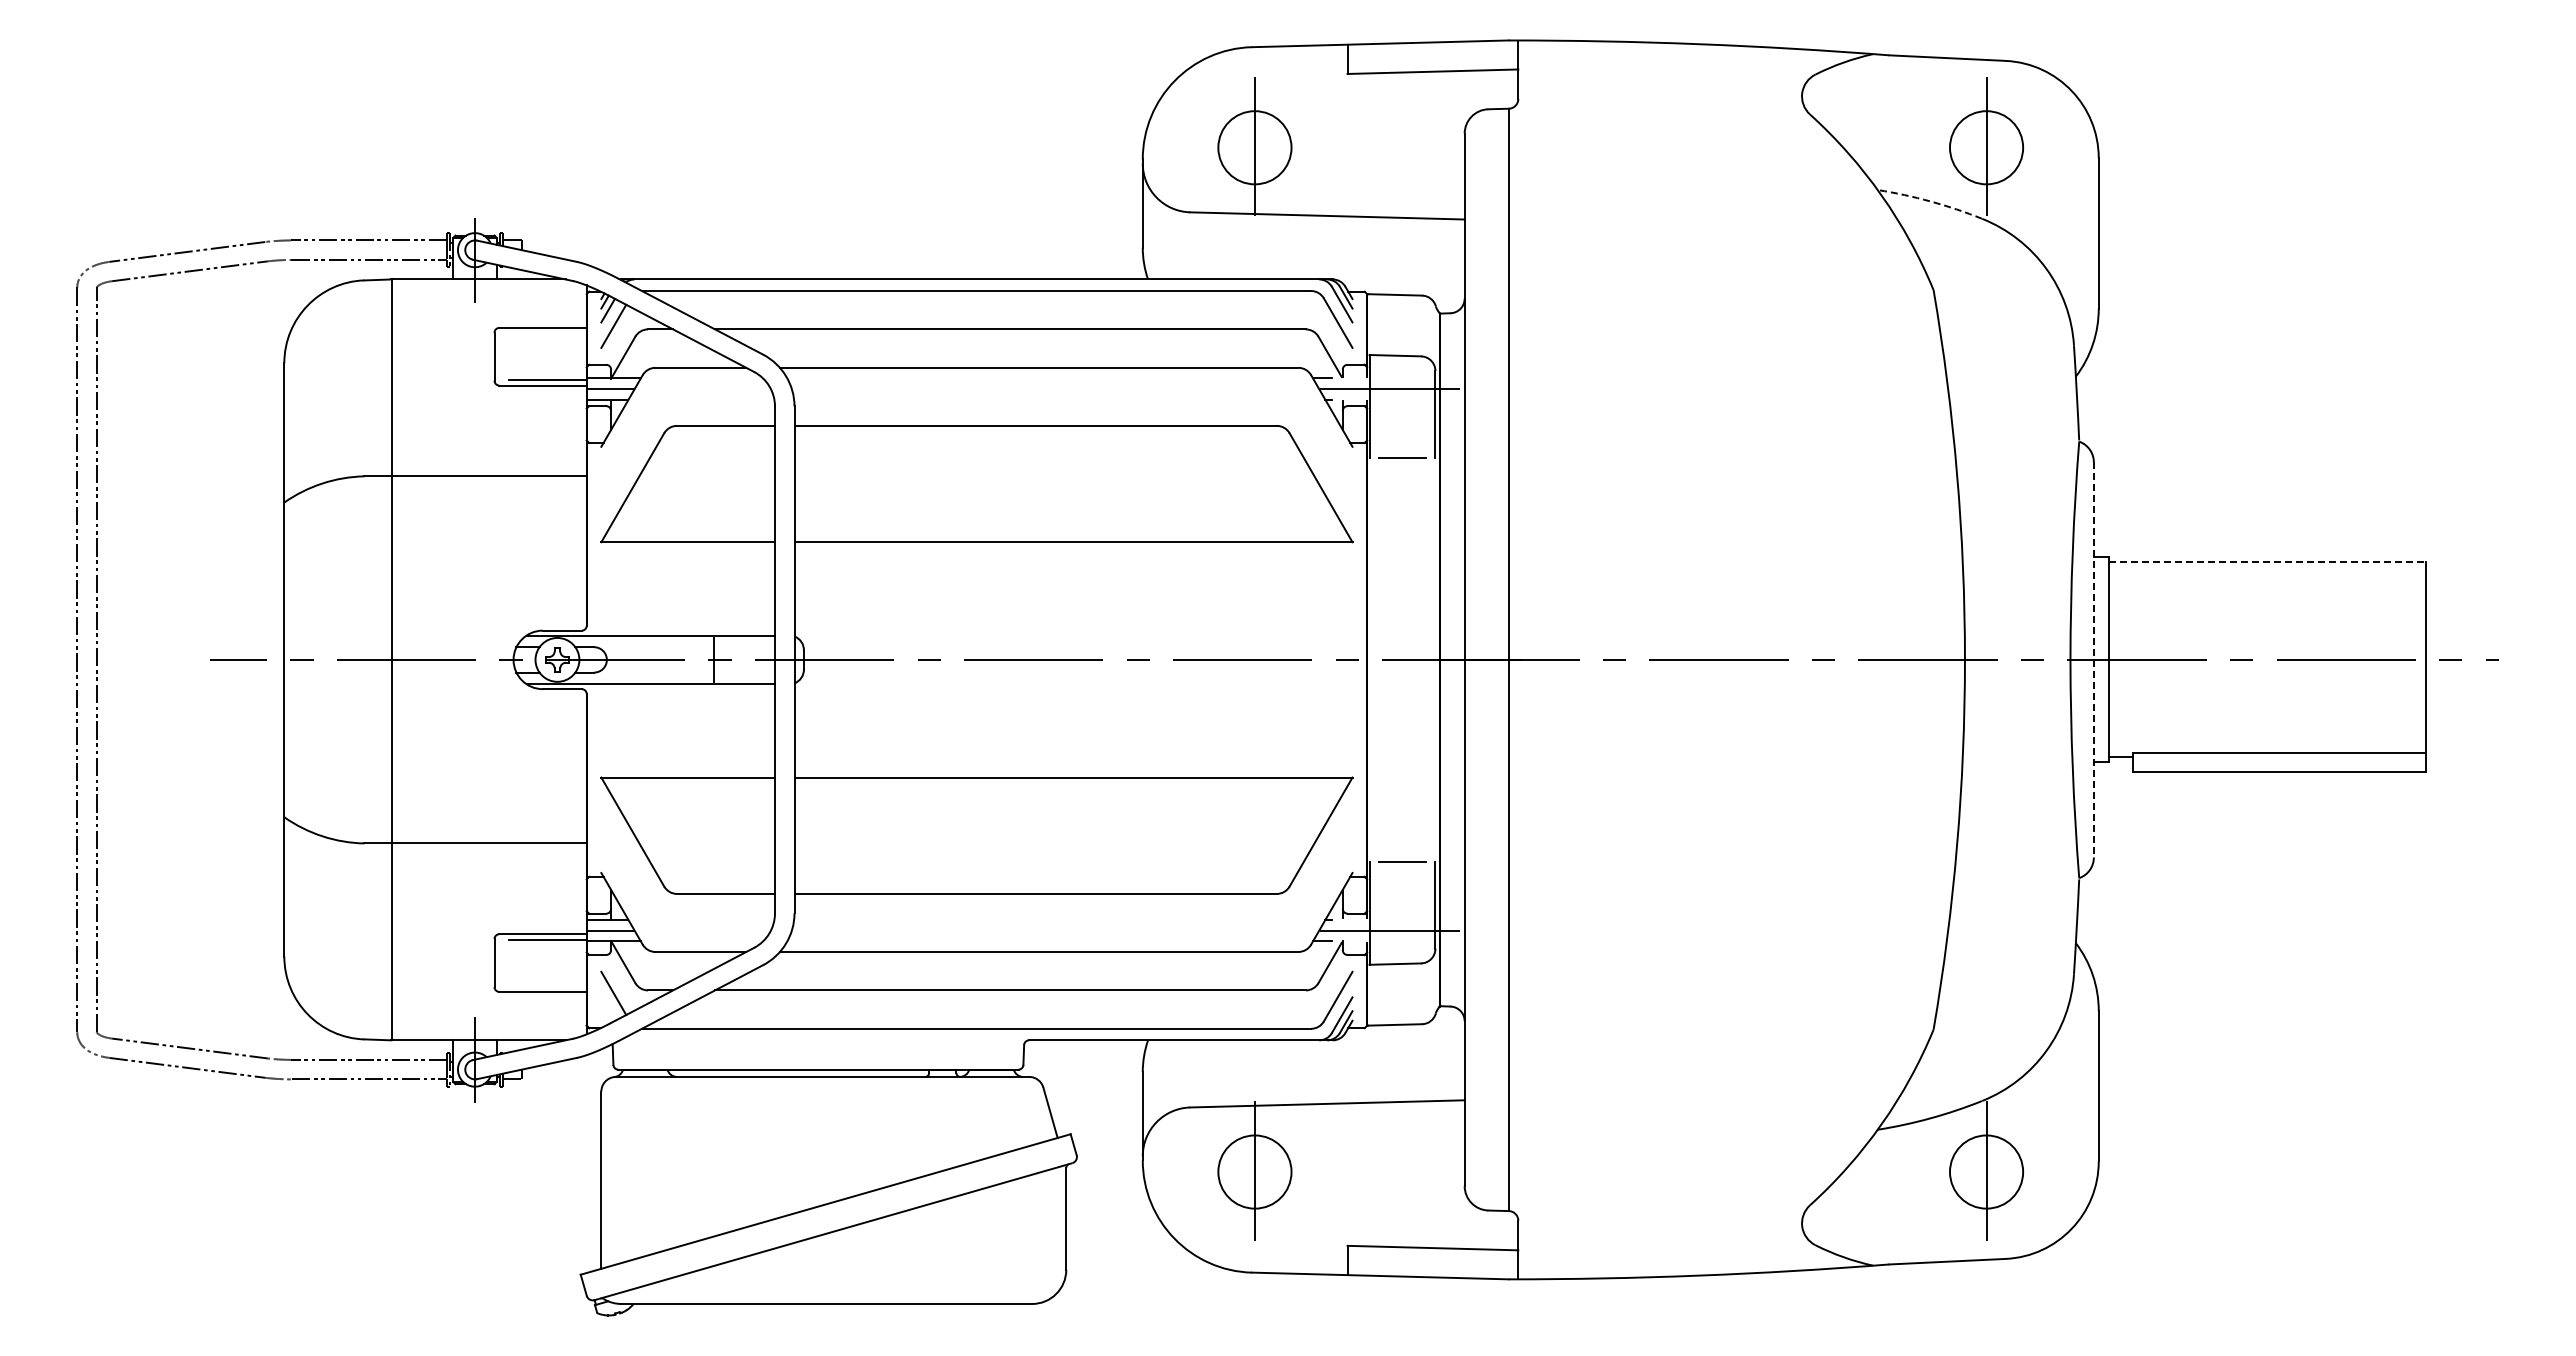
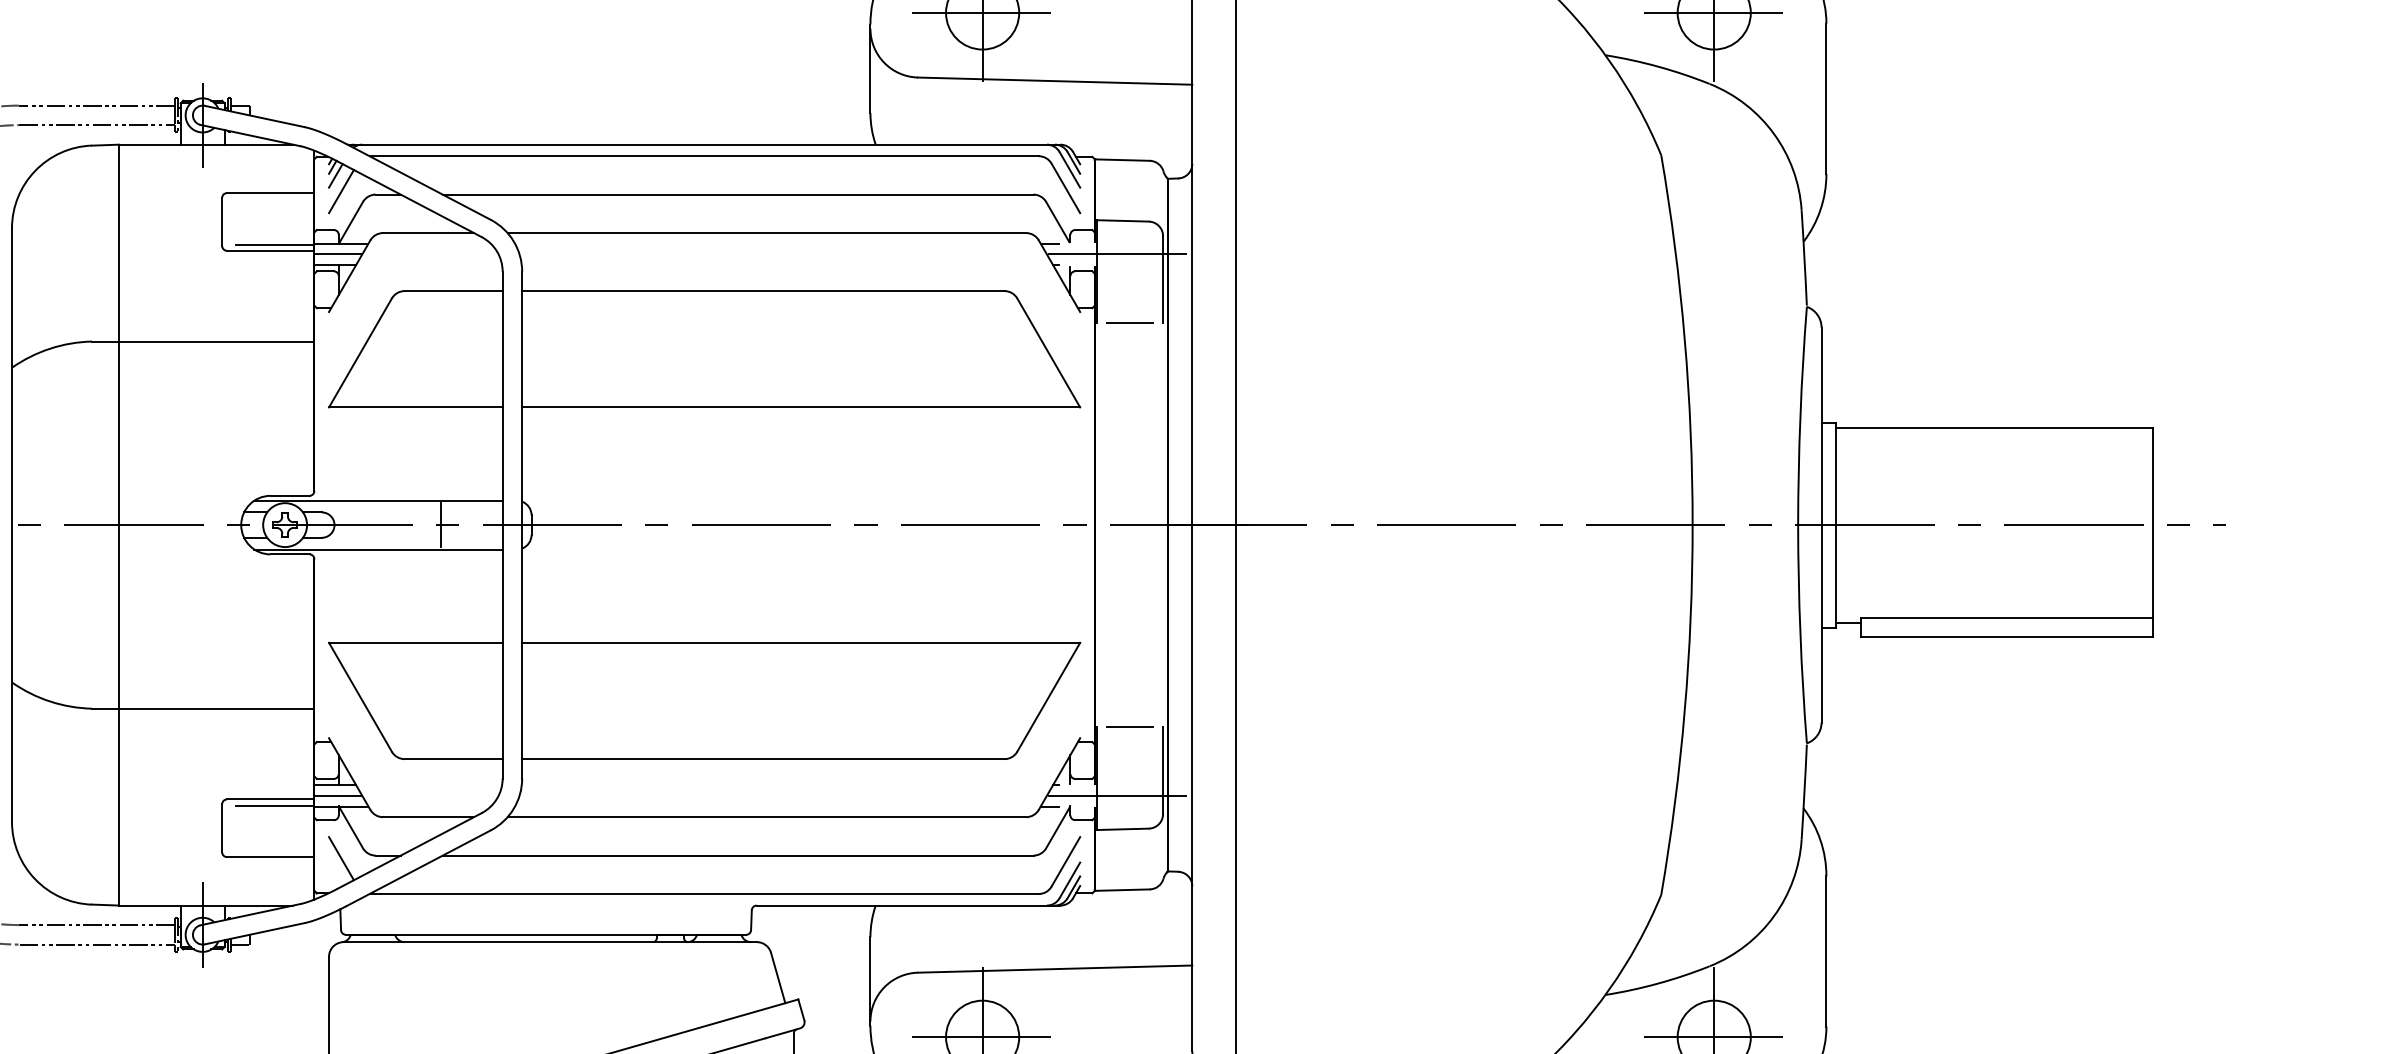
line: (1254, 147) -> (982, 12), added
line: (1986, 147) -> (1714, 12), added
arc: (1930, 201) -> (1658, 66), dashed -> solid
line: (2267, 562) -> (1995, 427), dashed -> solid
line: (2093, 659) -> (1821, 524), dashed -> solid
line: (1254, 1172) -> (982, 1037), added
line: (1986, 1172) -> (1714, 1037), added

